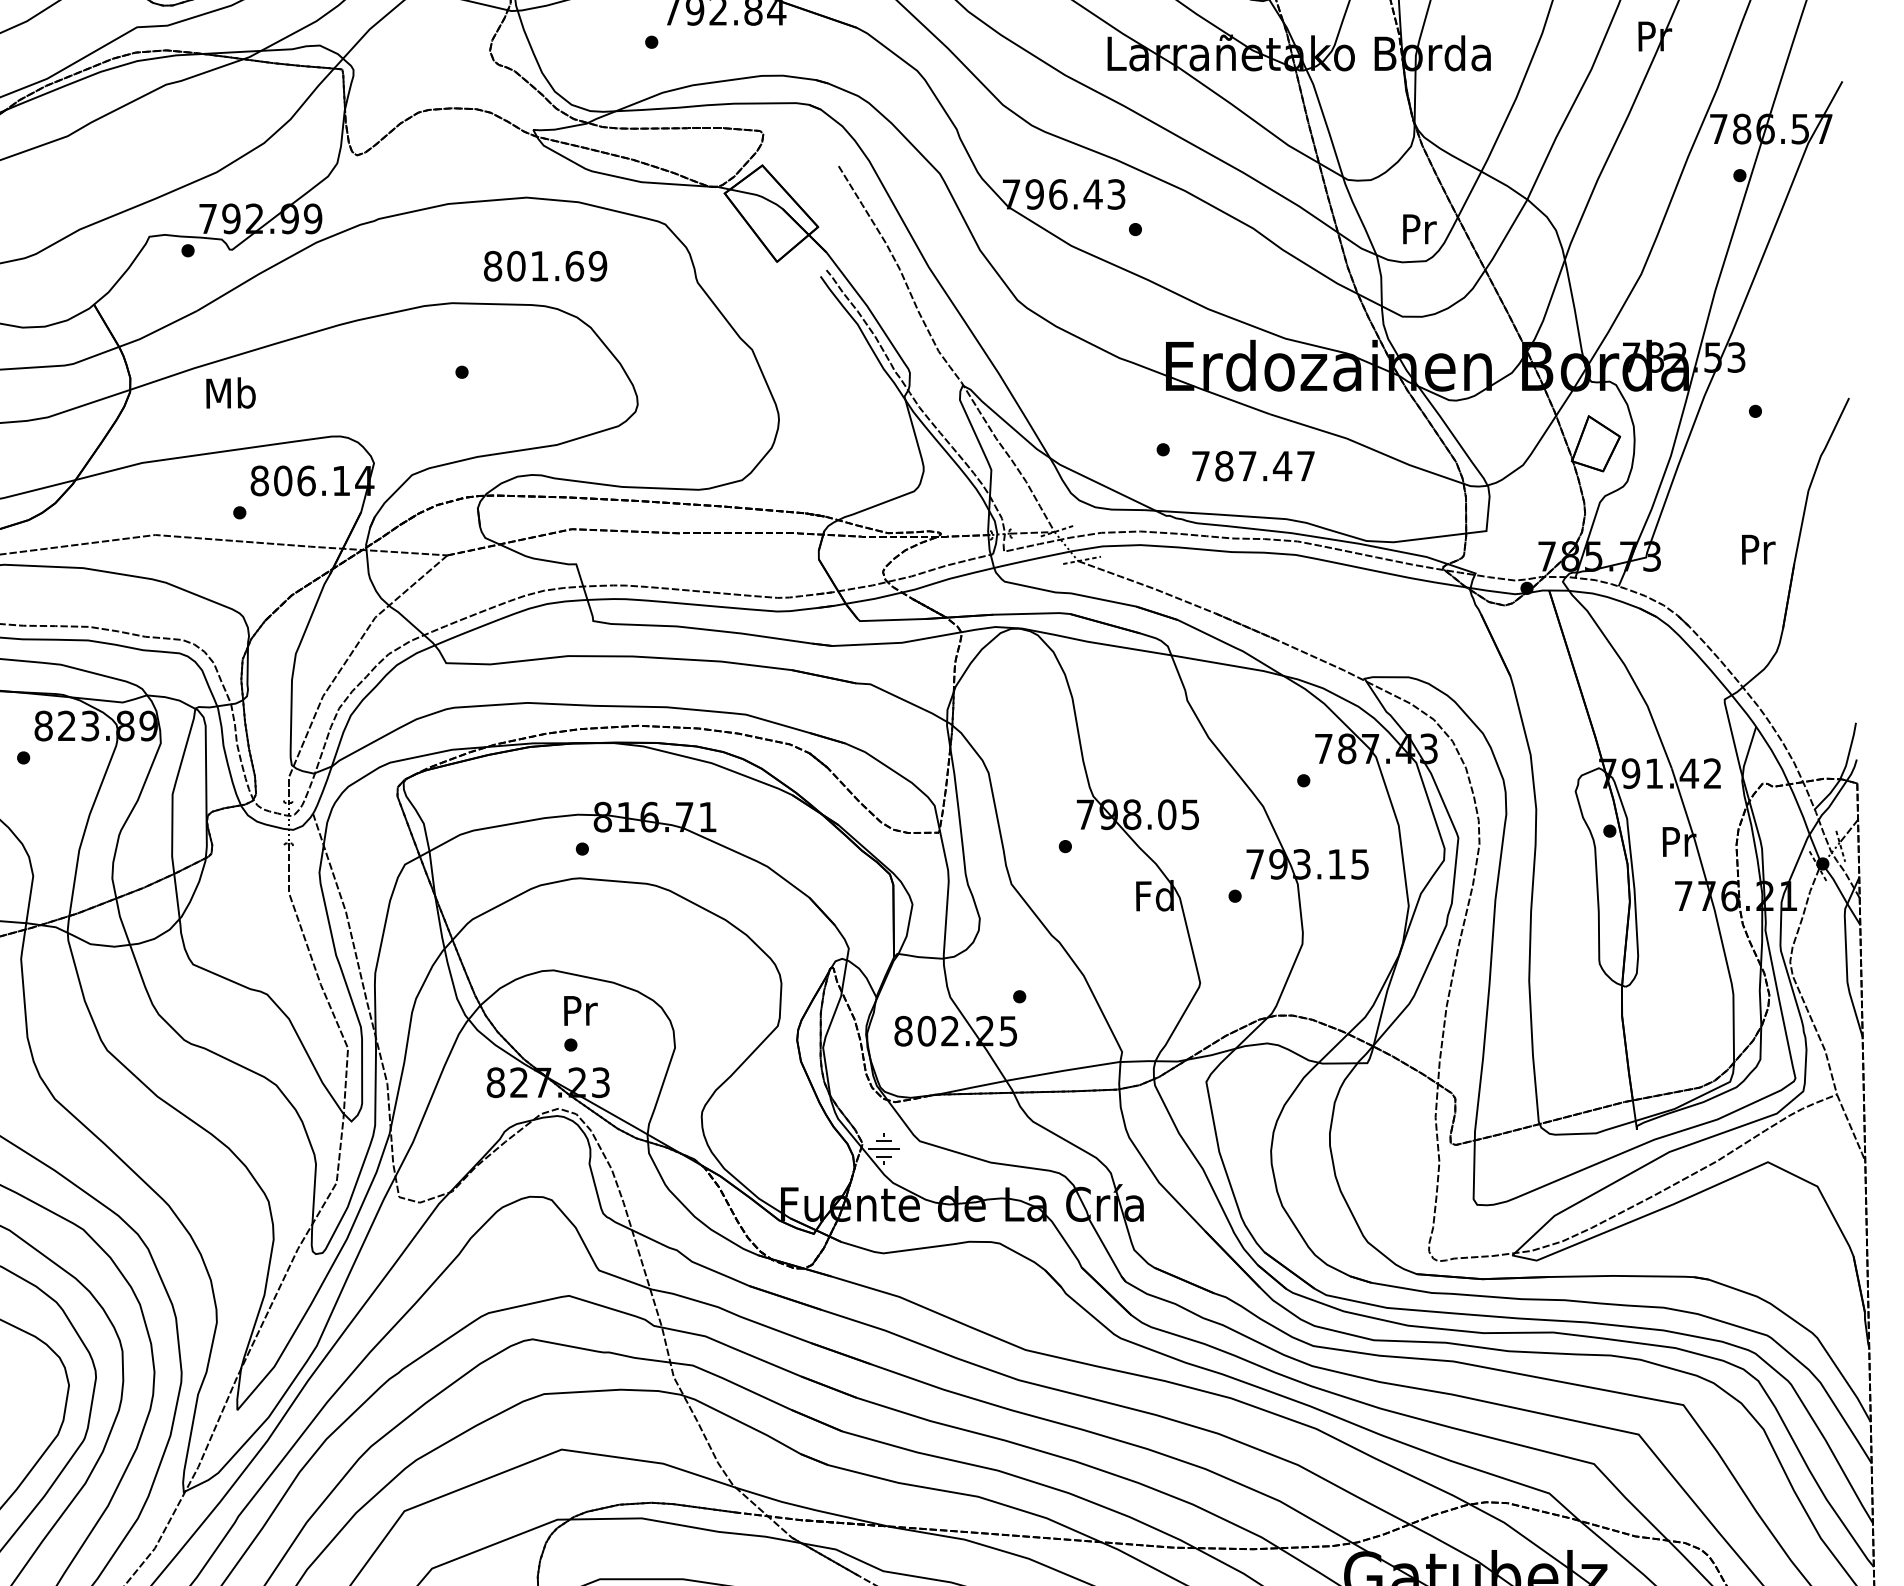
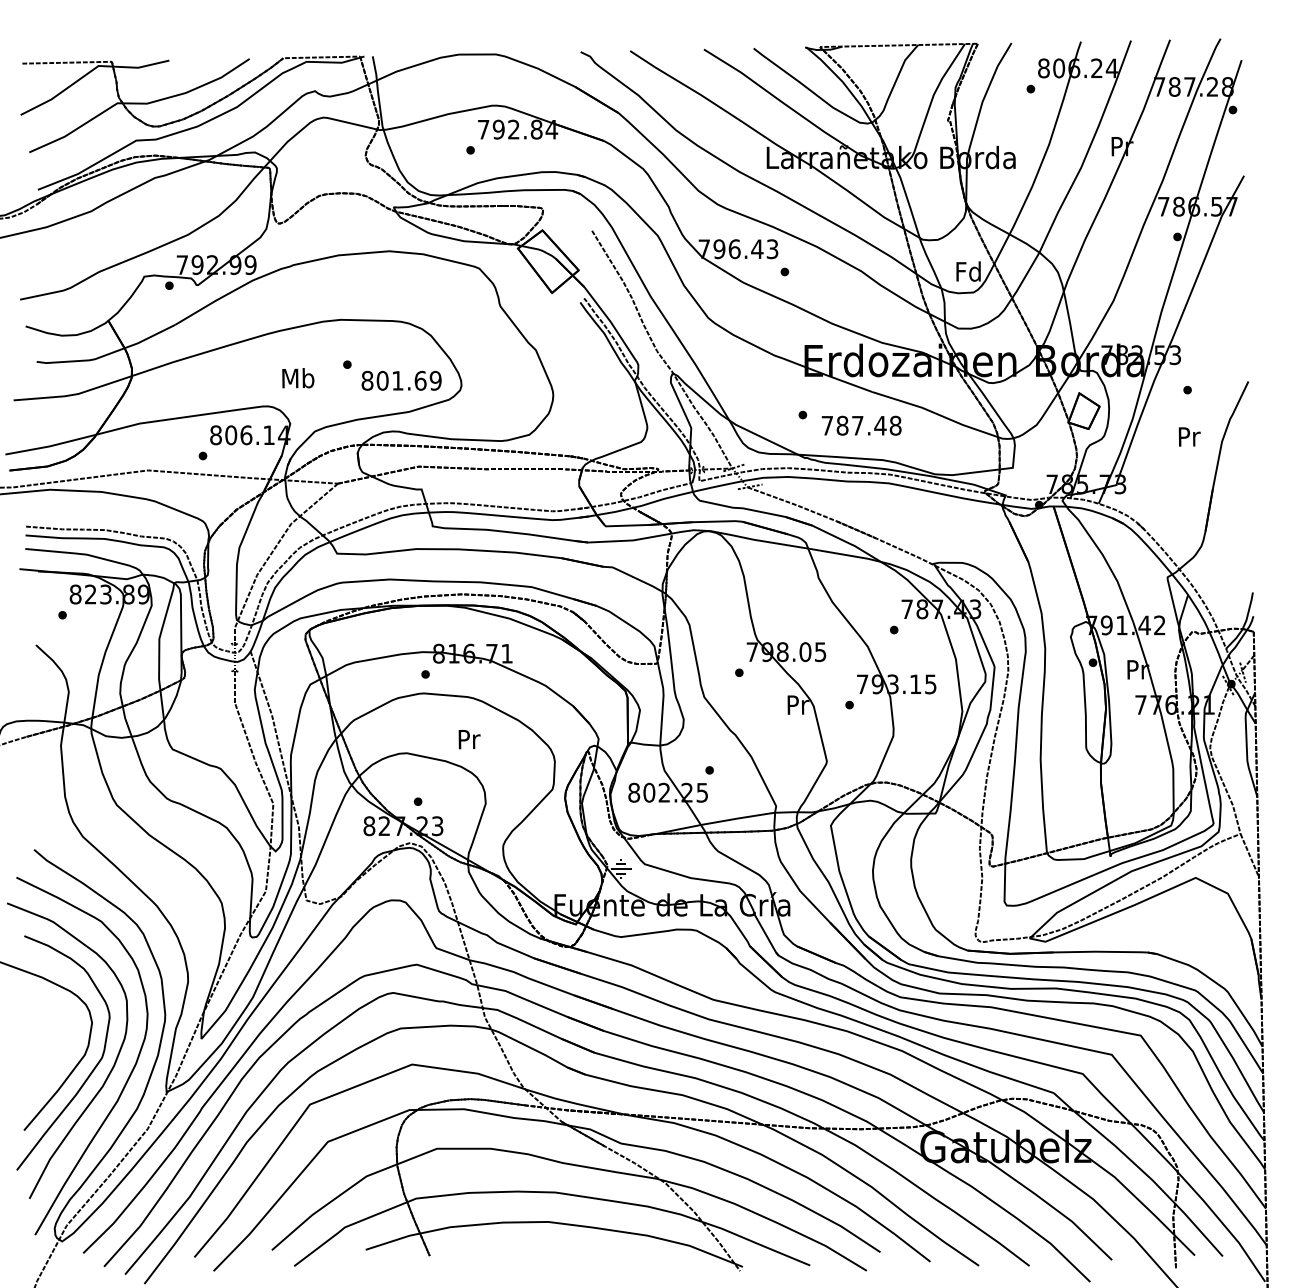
text: (1418, 228) -> (968, 271), Pr -> Fd
text: (545, 265) -> (401, 380), moved
text: (231, 393) -> (298, 378), moved
text: (1305, 465) -> (895, 425), 787.47 -> 787.48
text: (1758, 548) -> (1189, 436), moved
text: (1154, 895) -> (797, 704), Fd -> Pr
text: (580, 1010) -> (469, 739), moved

